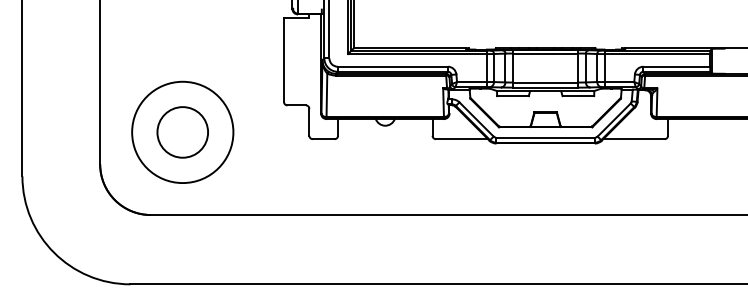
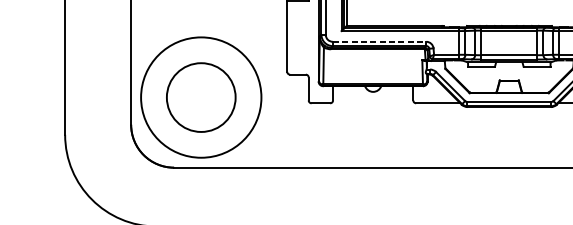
line: (393, 66) -> (380, 41), solid -> dashed
circle: (182, 132) -> (201, 97), size x1.4
circle: (182, 132) -> (201, 97), size x1.6

